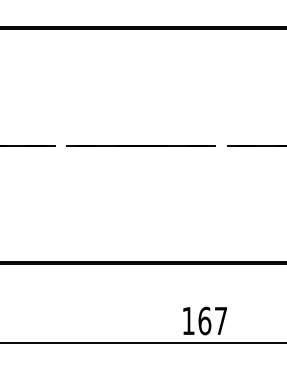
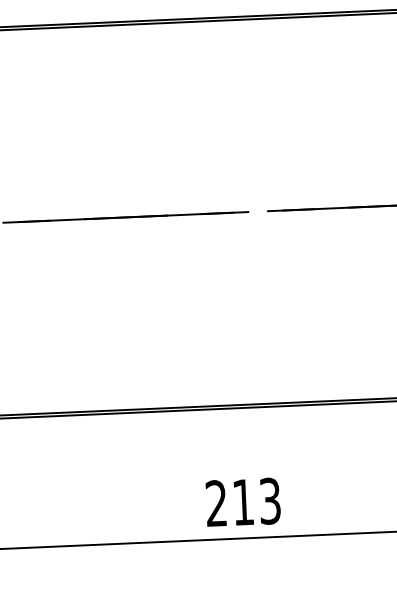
text: (204, 320) -> (242, 501), 167 -> 213

